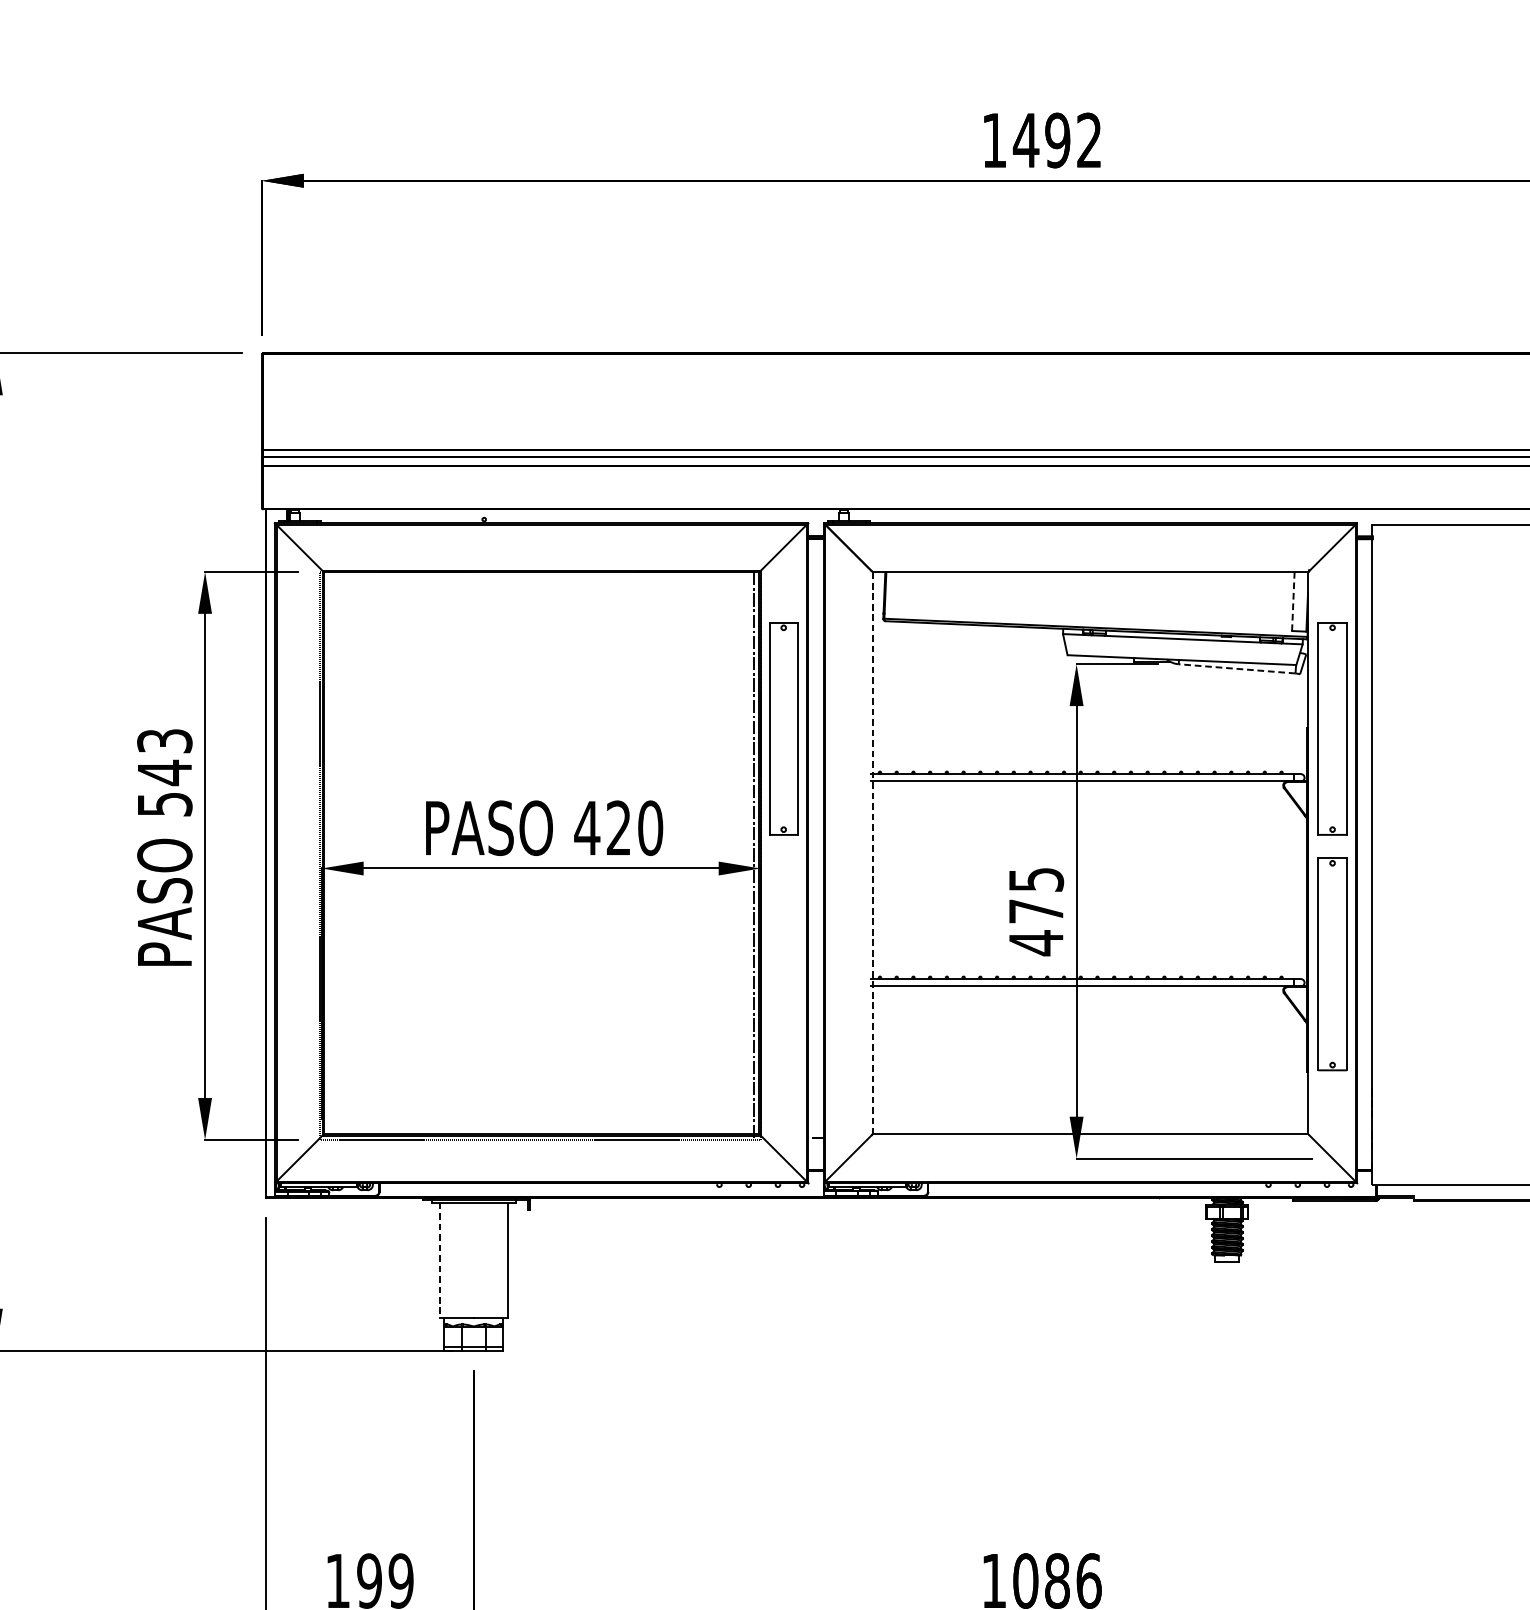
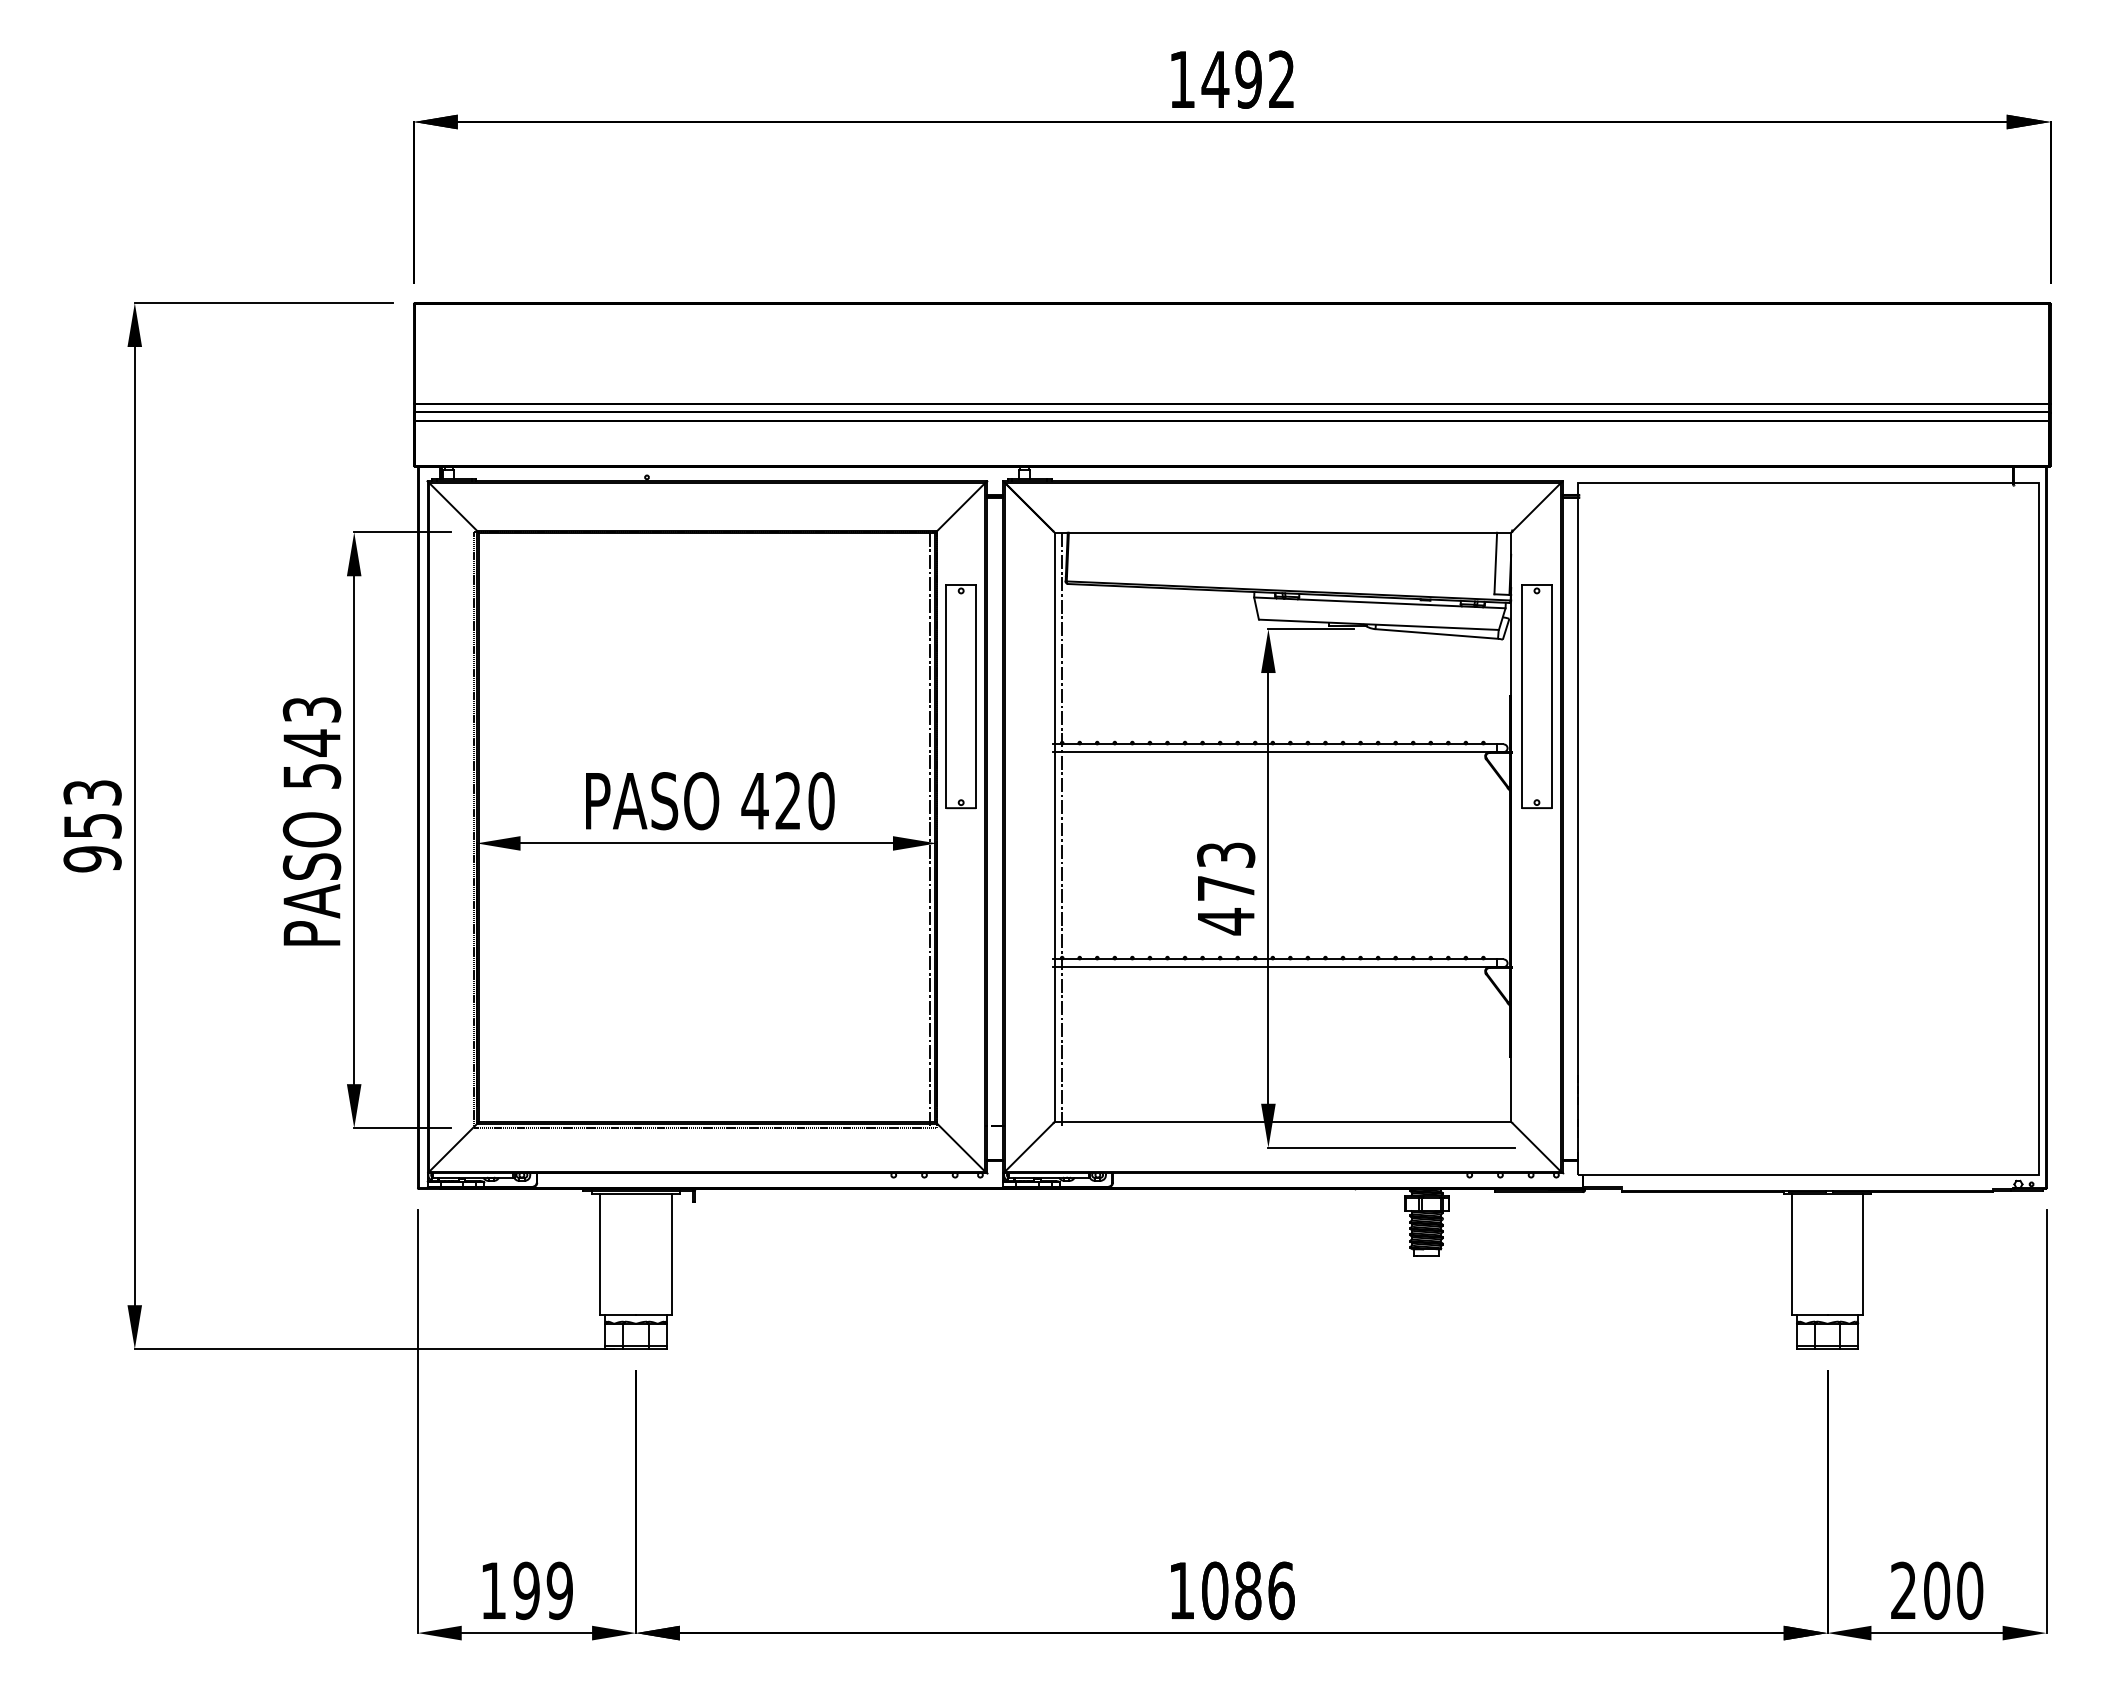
line: (1293, 601) -> (1495, 563), dashed -> solid
line: (1236, 668) -> (1436, 633), dashed -> solid
line: (872, 853) -> (1054, 827), dashed -> solid
line: (879, 855) -> (1061, 829), added
text: (1035, 879) -> (1225, 854), 475 -> 473
part: (1332, 963) -> (1536, 943), removed
line: (439, 1260) -> (600, 1254), dashed -> solid

